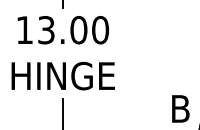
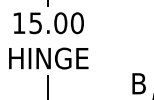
text: (47, 29) -> (36, 22), 13.00 -> 15.00

